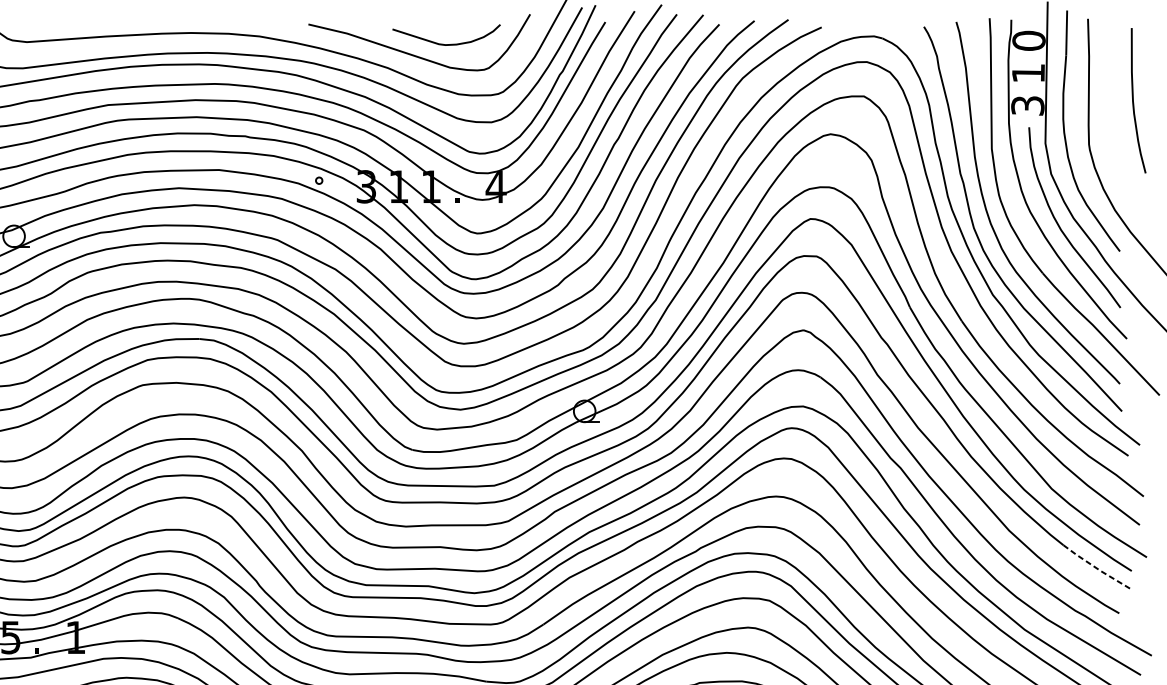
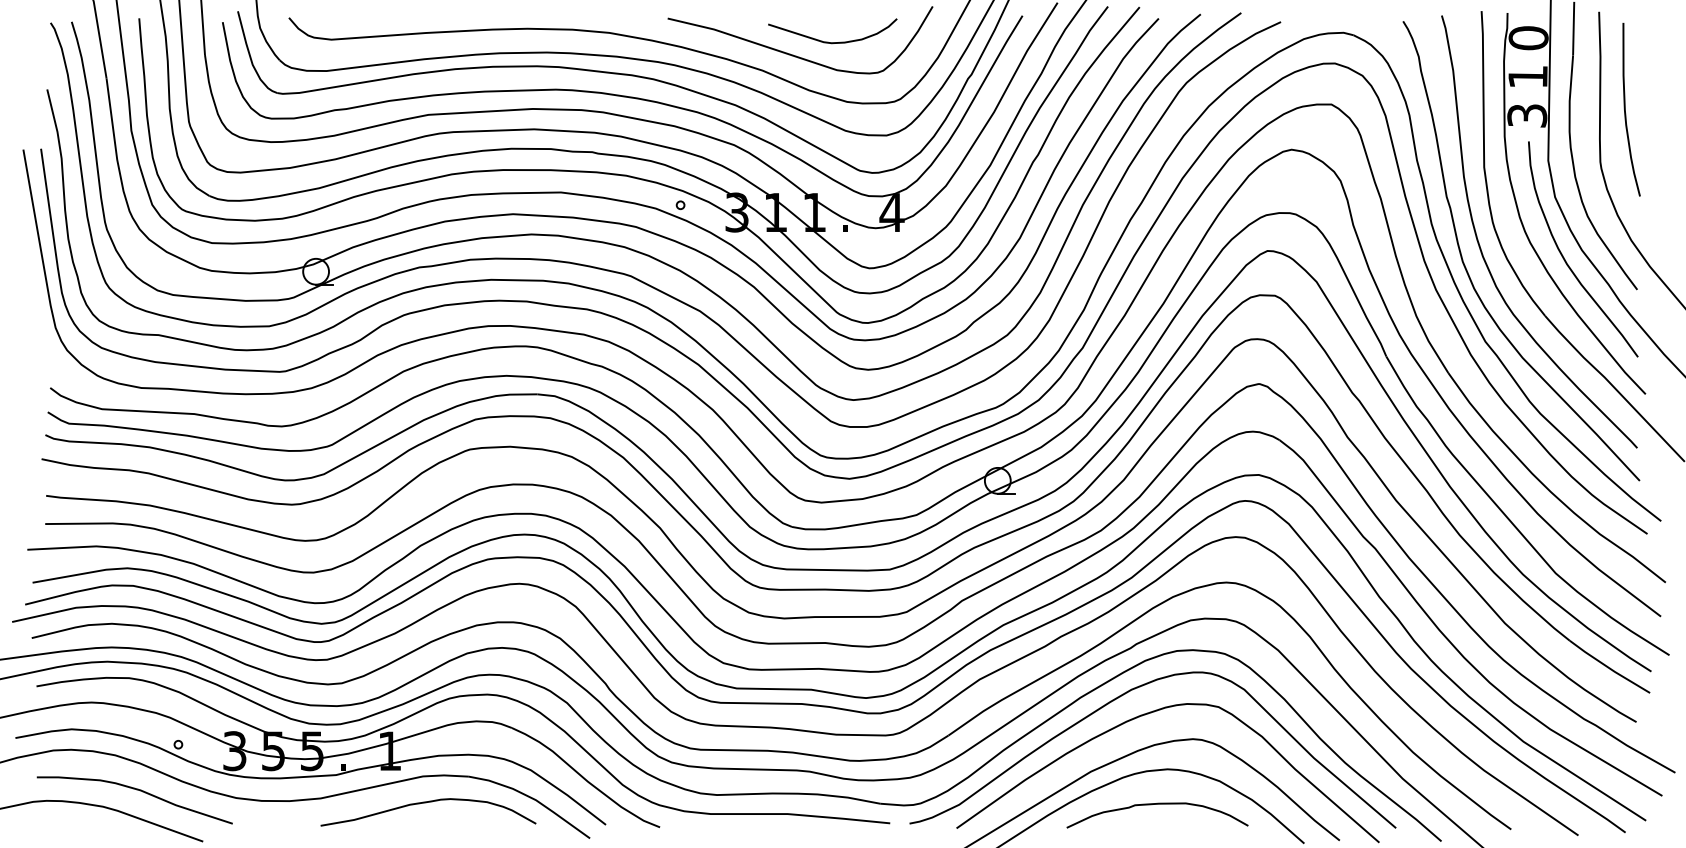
curve: (1133, 100) -> (1625, 109), moved
line: (1096, 568) -> (1609, 668), dashed -> solid

